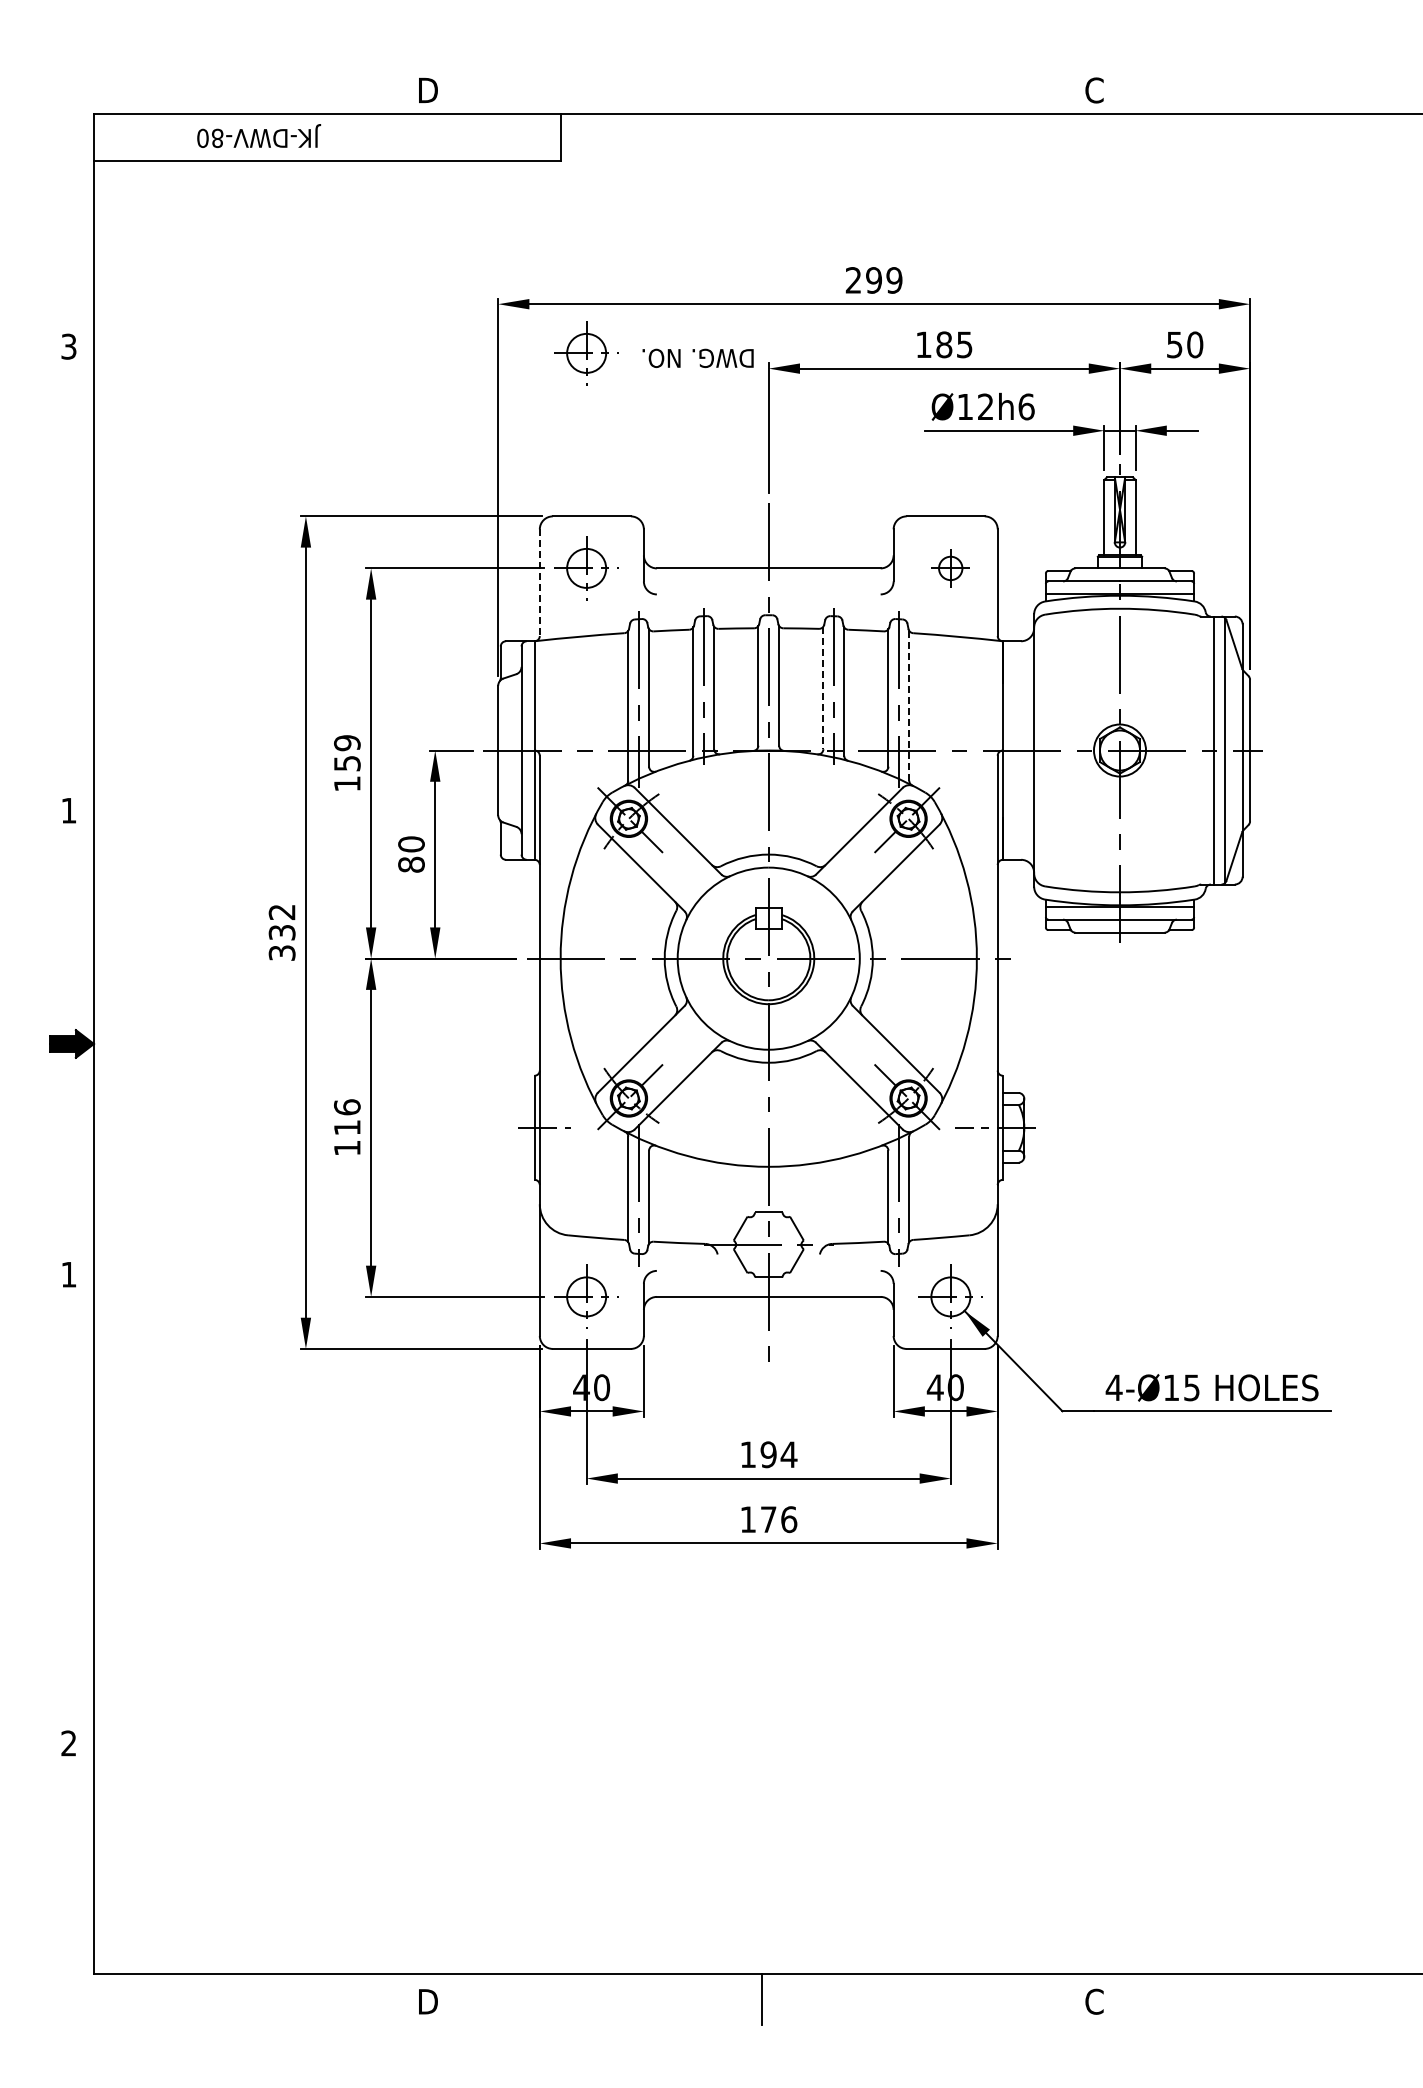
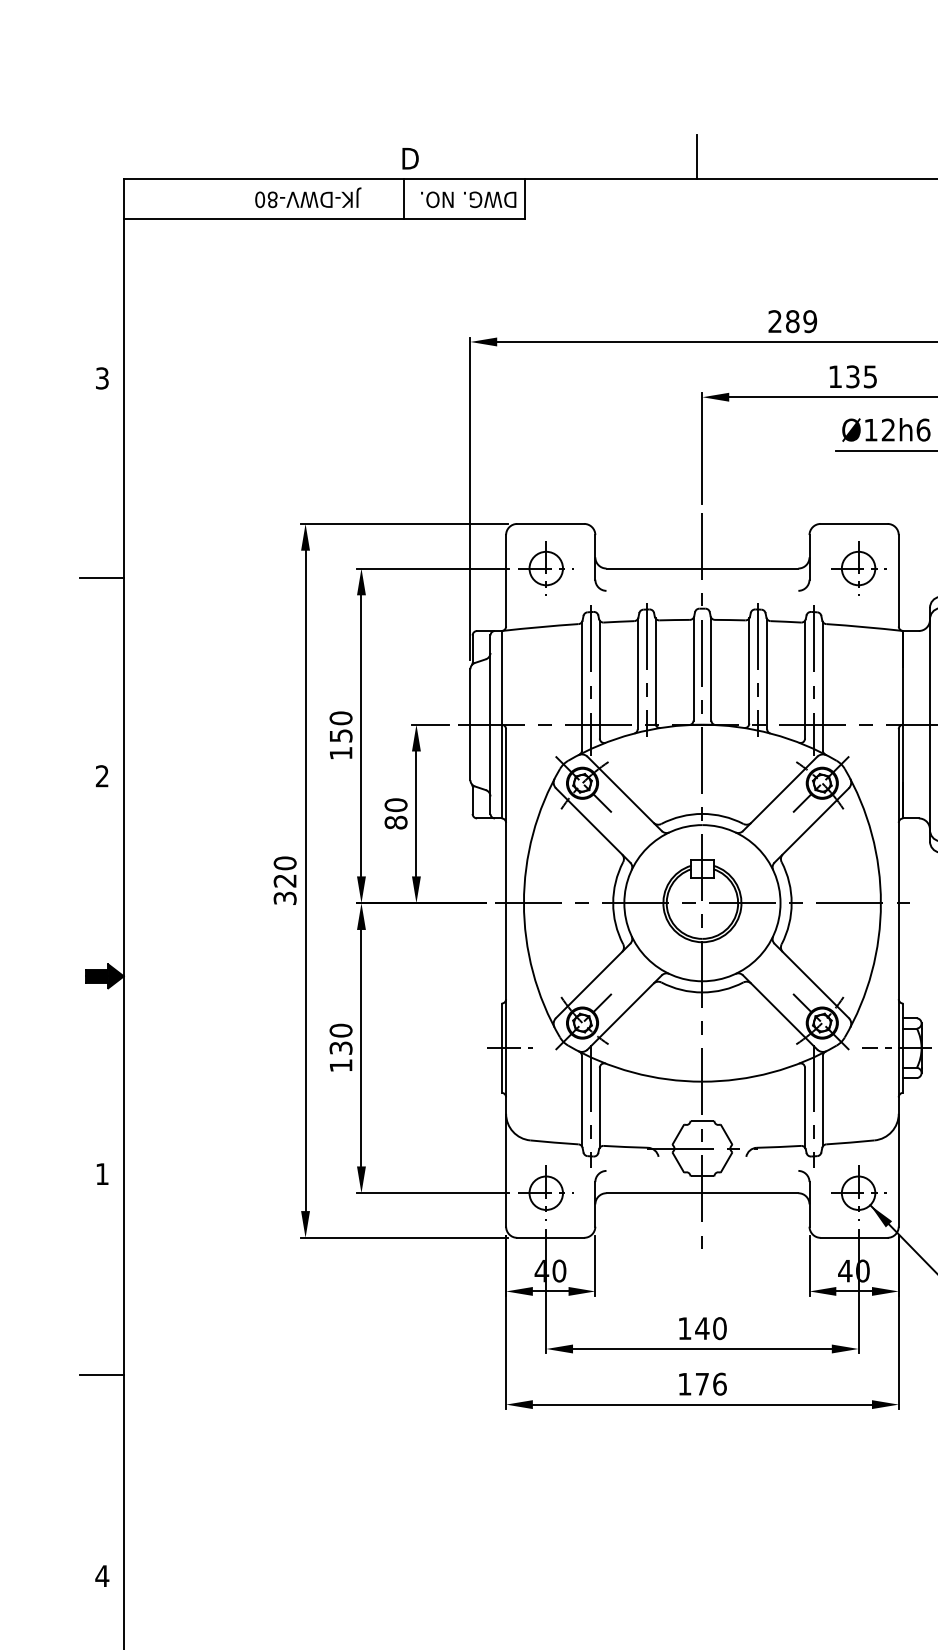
line: (762, 88) -> (697, 157), added
text: (259, 135) -> (308, 197), moved
line: (421, 137) -> (404, 199), added
text: (874, 280) -> (793, 321), 299 -> 289
text: (944, 344) -> (853, 376), 185 -> 135
part: (586, 353) -> (546, 384), removed
text: (697, 357) -> (468, 199), moved
part: (950, 568) -> (858, 568), size x1.67
line: (68, 579) -> (101, 578), added
line: (539, 583) -> (505, 581), dashed -> solid
line: (823, 688) -> (749, 671), dashed -> solid
line: (909, 705) -> (823, 686), dashed -> solid
text: (347, 743) -> (341, 718), 159 -> 150
text: (68, 810) -> (101, 776), 1 -> 2
text: (281, 922) -> (284, 872), 332 -> 320
text: (346, 1117) -> (340, 1039), 116 -> 130
text: (778, 1454) -> (710, 1328), 194 -> 140
line: (68, 1508) -> (101, 1374), added
text: (68, 1743) -> (101, 1576), 2 -> 4

